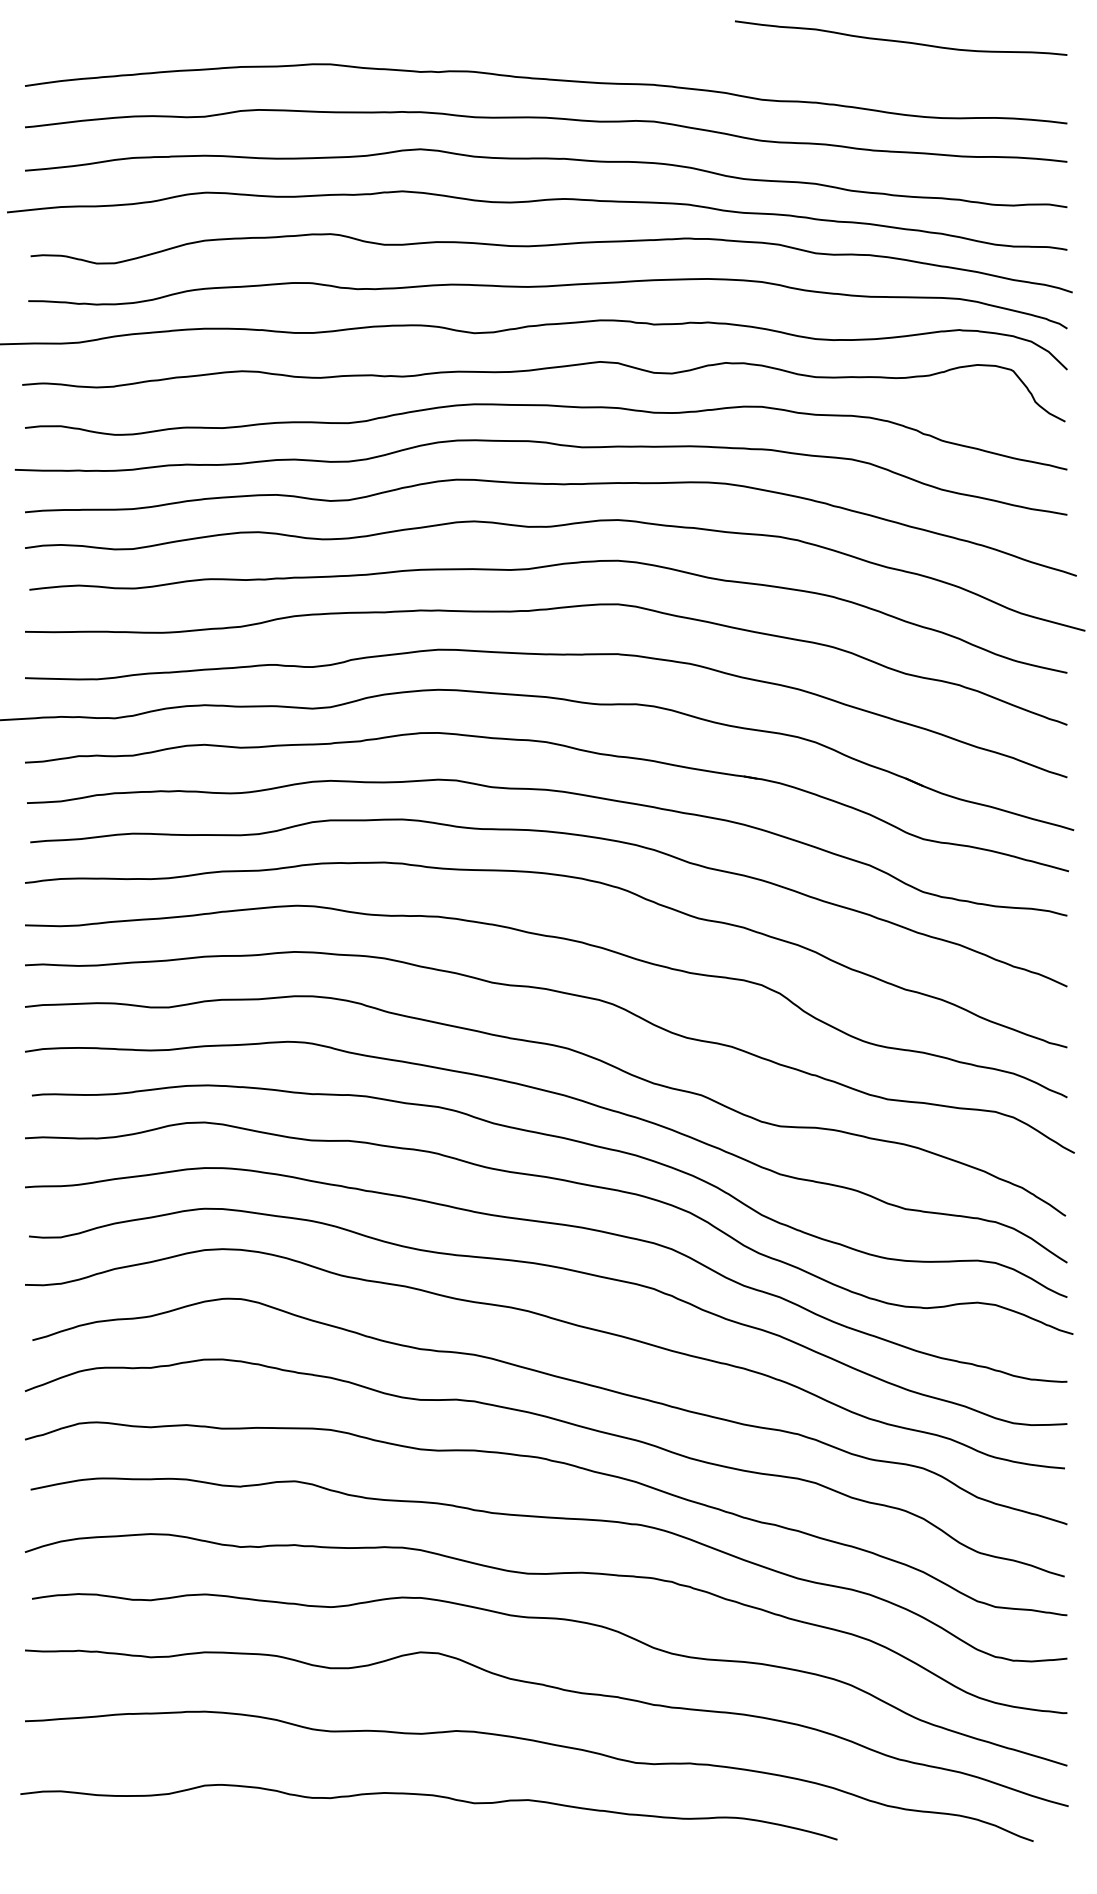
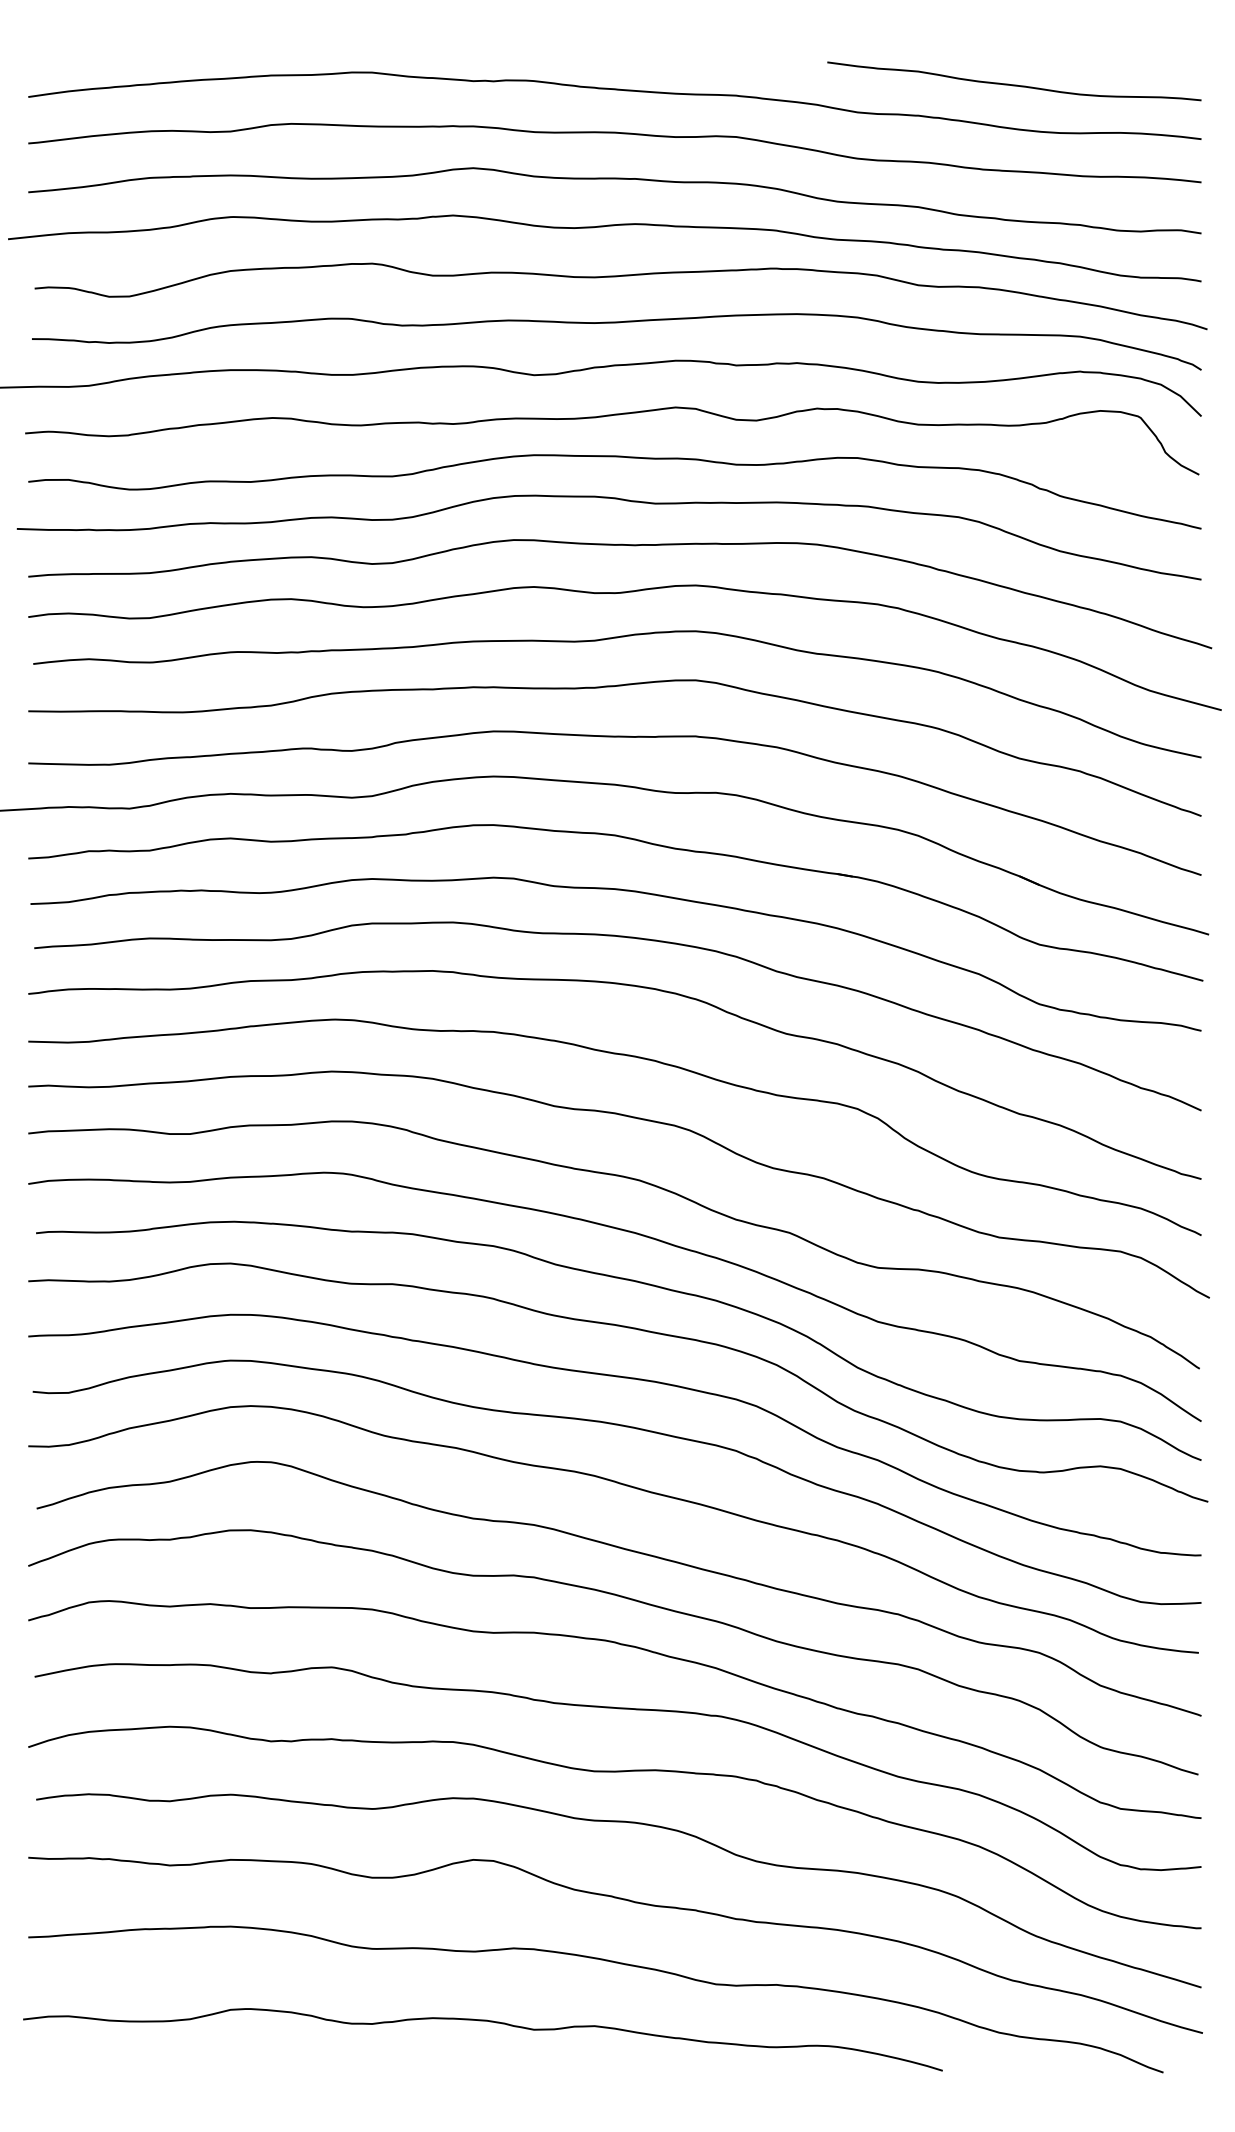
curve: (901, 40) -> (1014, 84), moved

